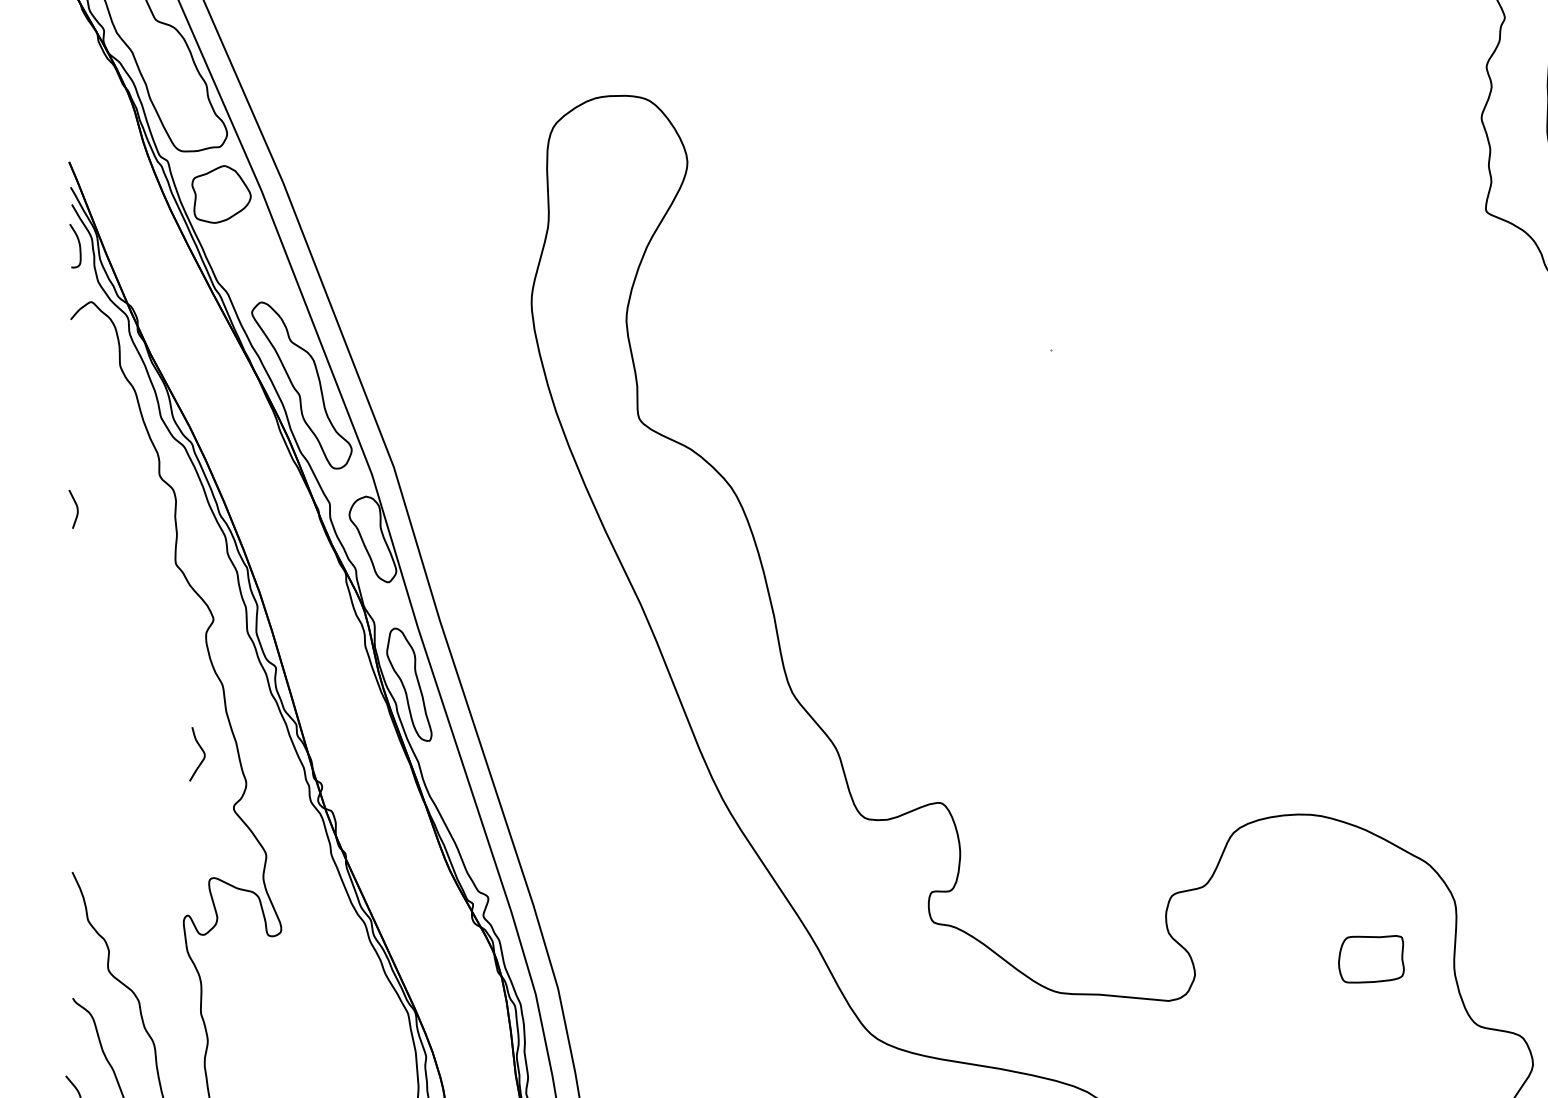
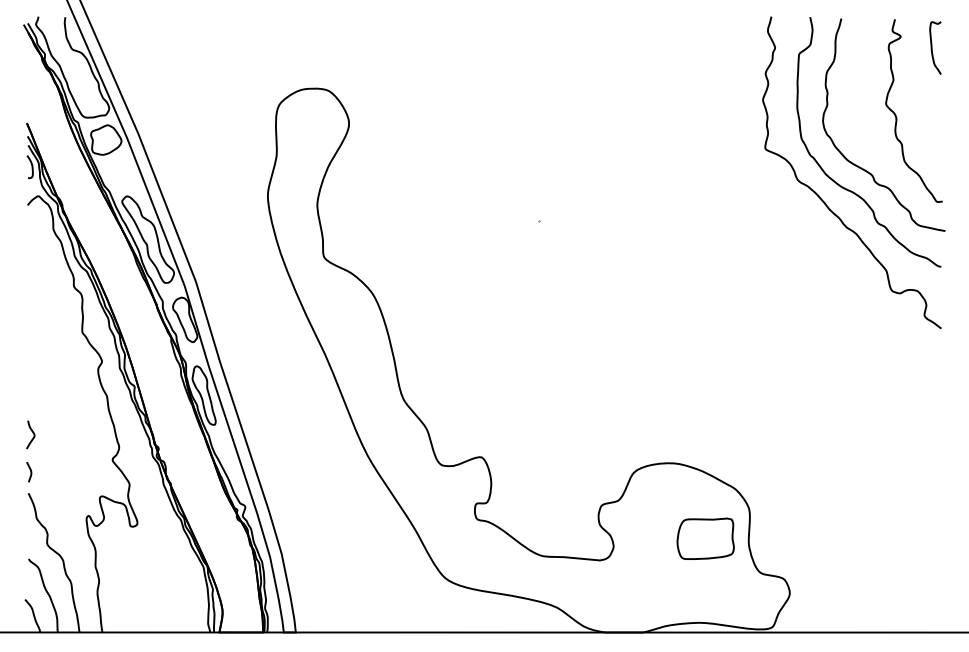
curve: (76, 509) -> (30, 472), moved
curve: (200, 751) -> (32, 433), moved
part: (1371, 958) -> (705, 538), size x1.67

